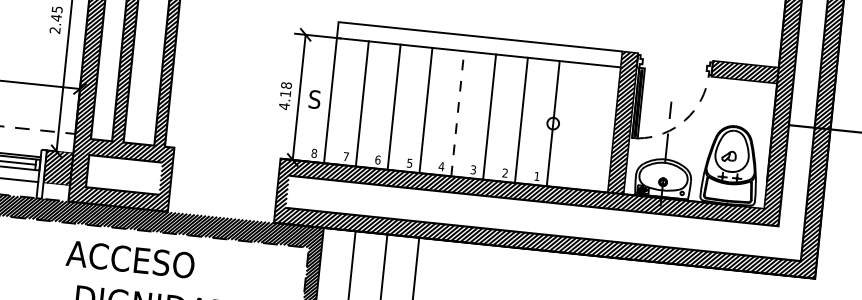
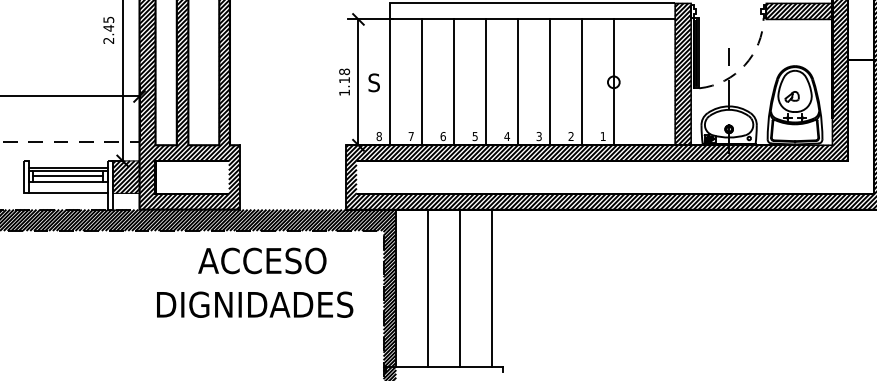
text: (284, 106) -> (344, 92), 4.18 -> 1.18
line: (457, 113) -> (517, 82), dashed -> solid
text: (130, 259) -> (262, 260), moved

